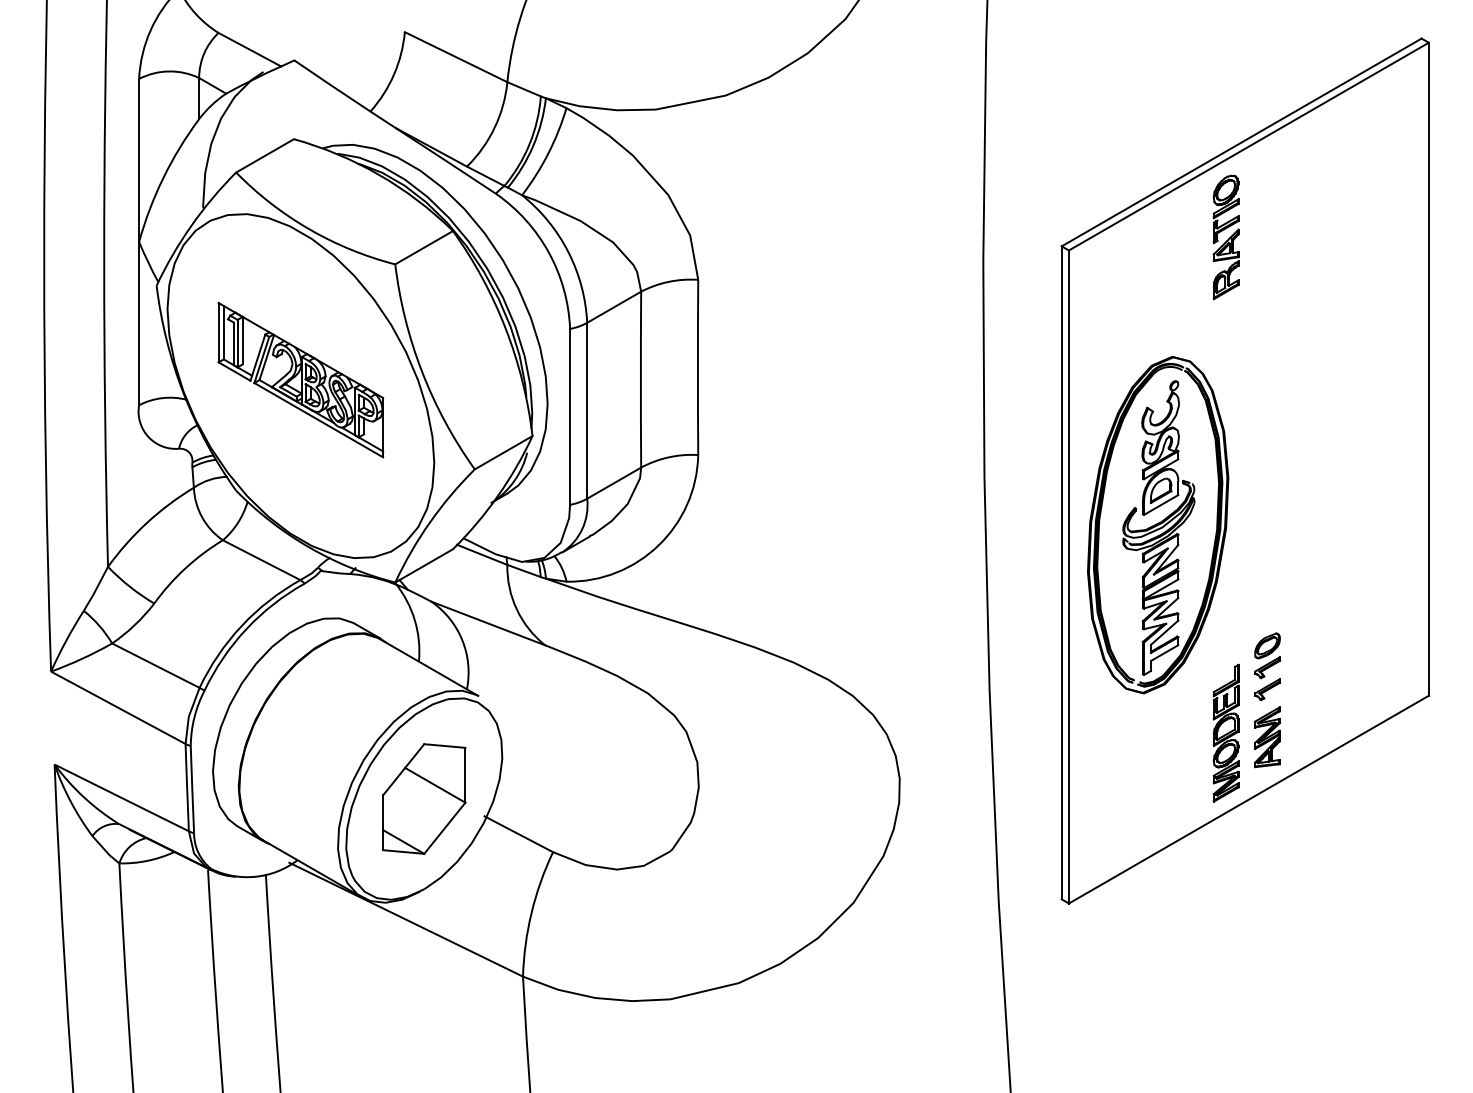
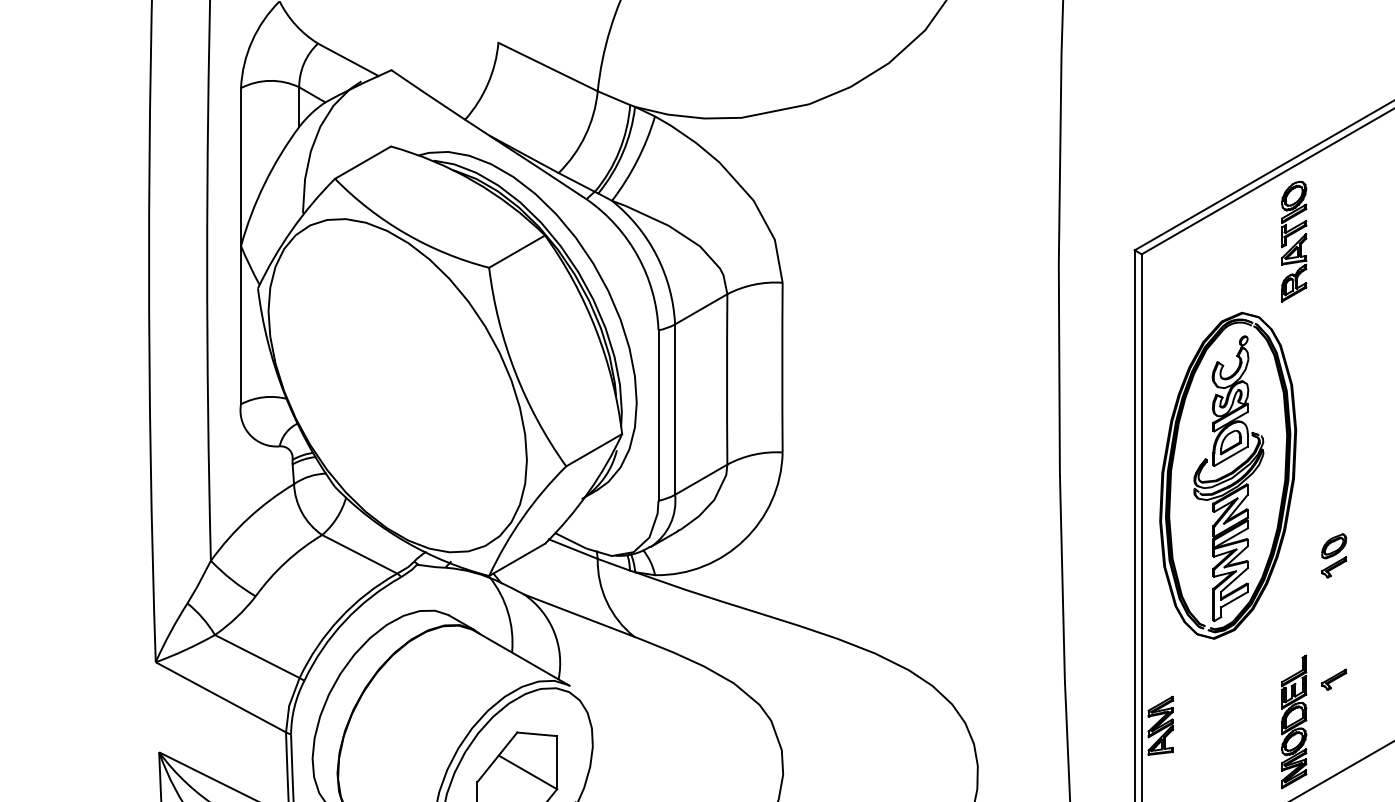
part: (300, 380) -> (397, 380), removed
part: (1158, 524) -> (1228, 475), moved
part: (1267, 655) -> (1334, 555), moved
part: (1267, 737) -> (1160, 726), moved

